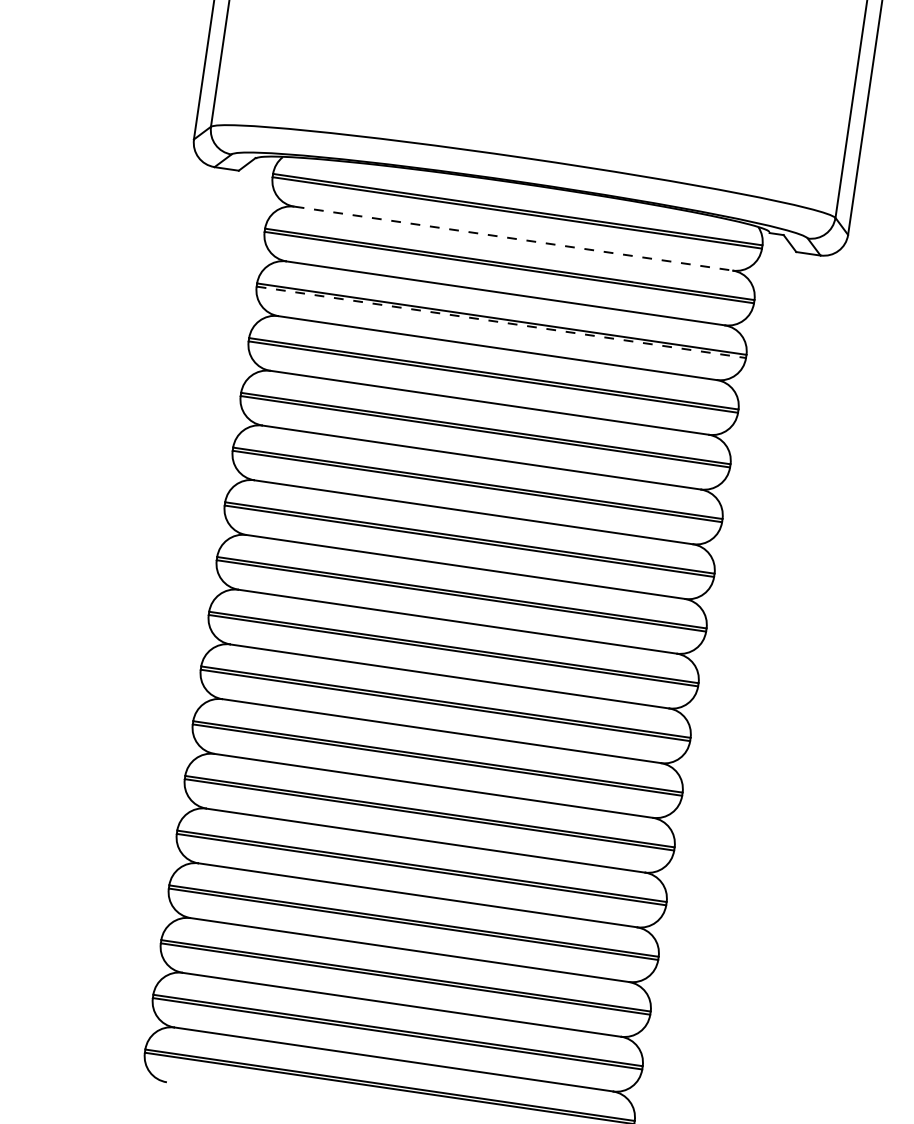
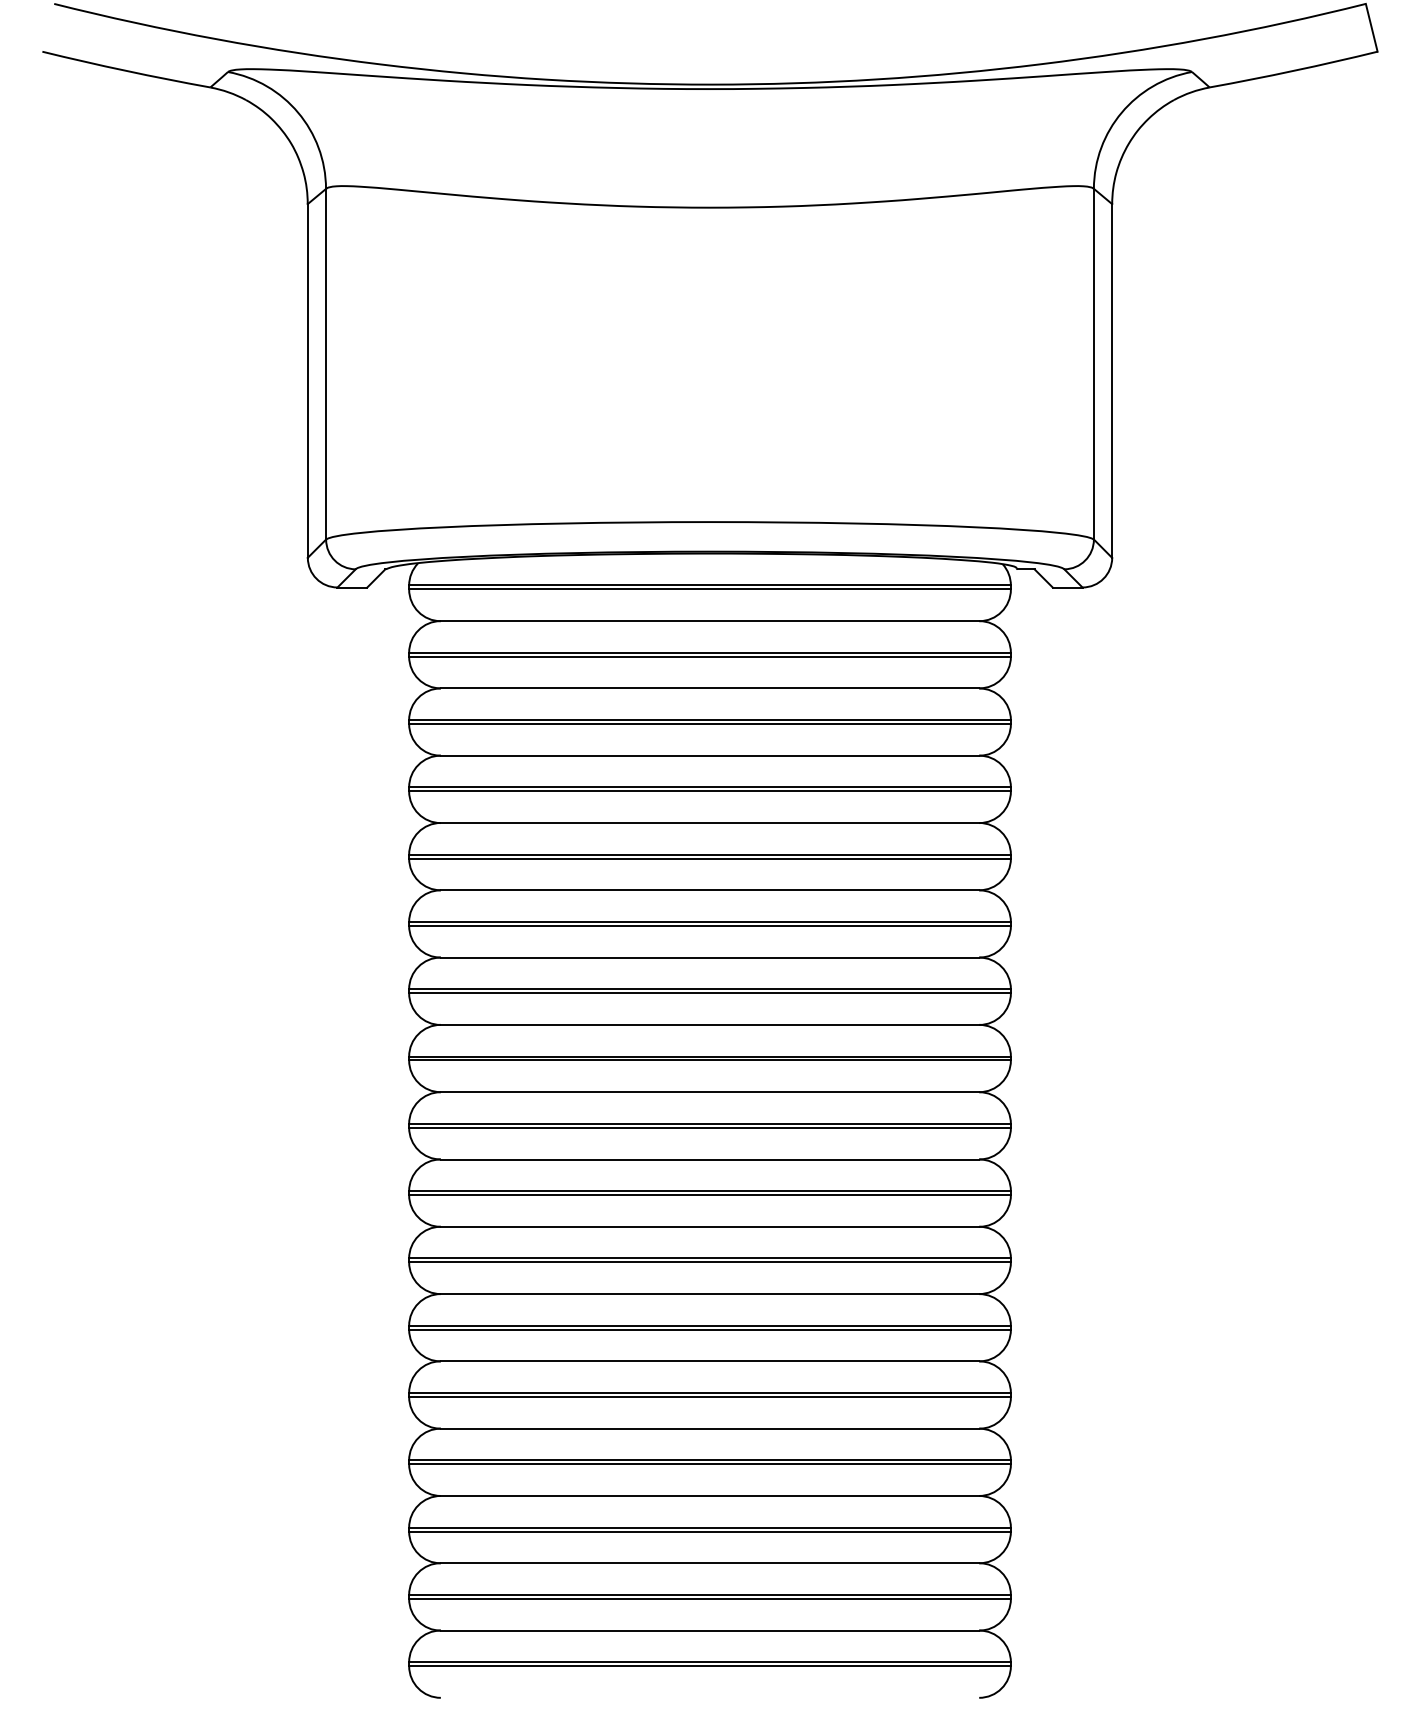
line: (513, 239) -> (710, 621), dashed -> solid
line: (501, 322) -> (710, 724), dashed -> solid

